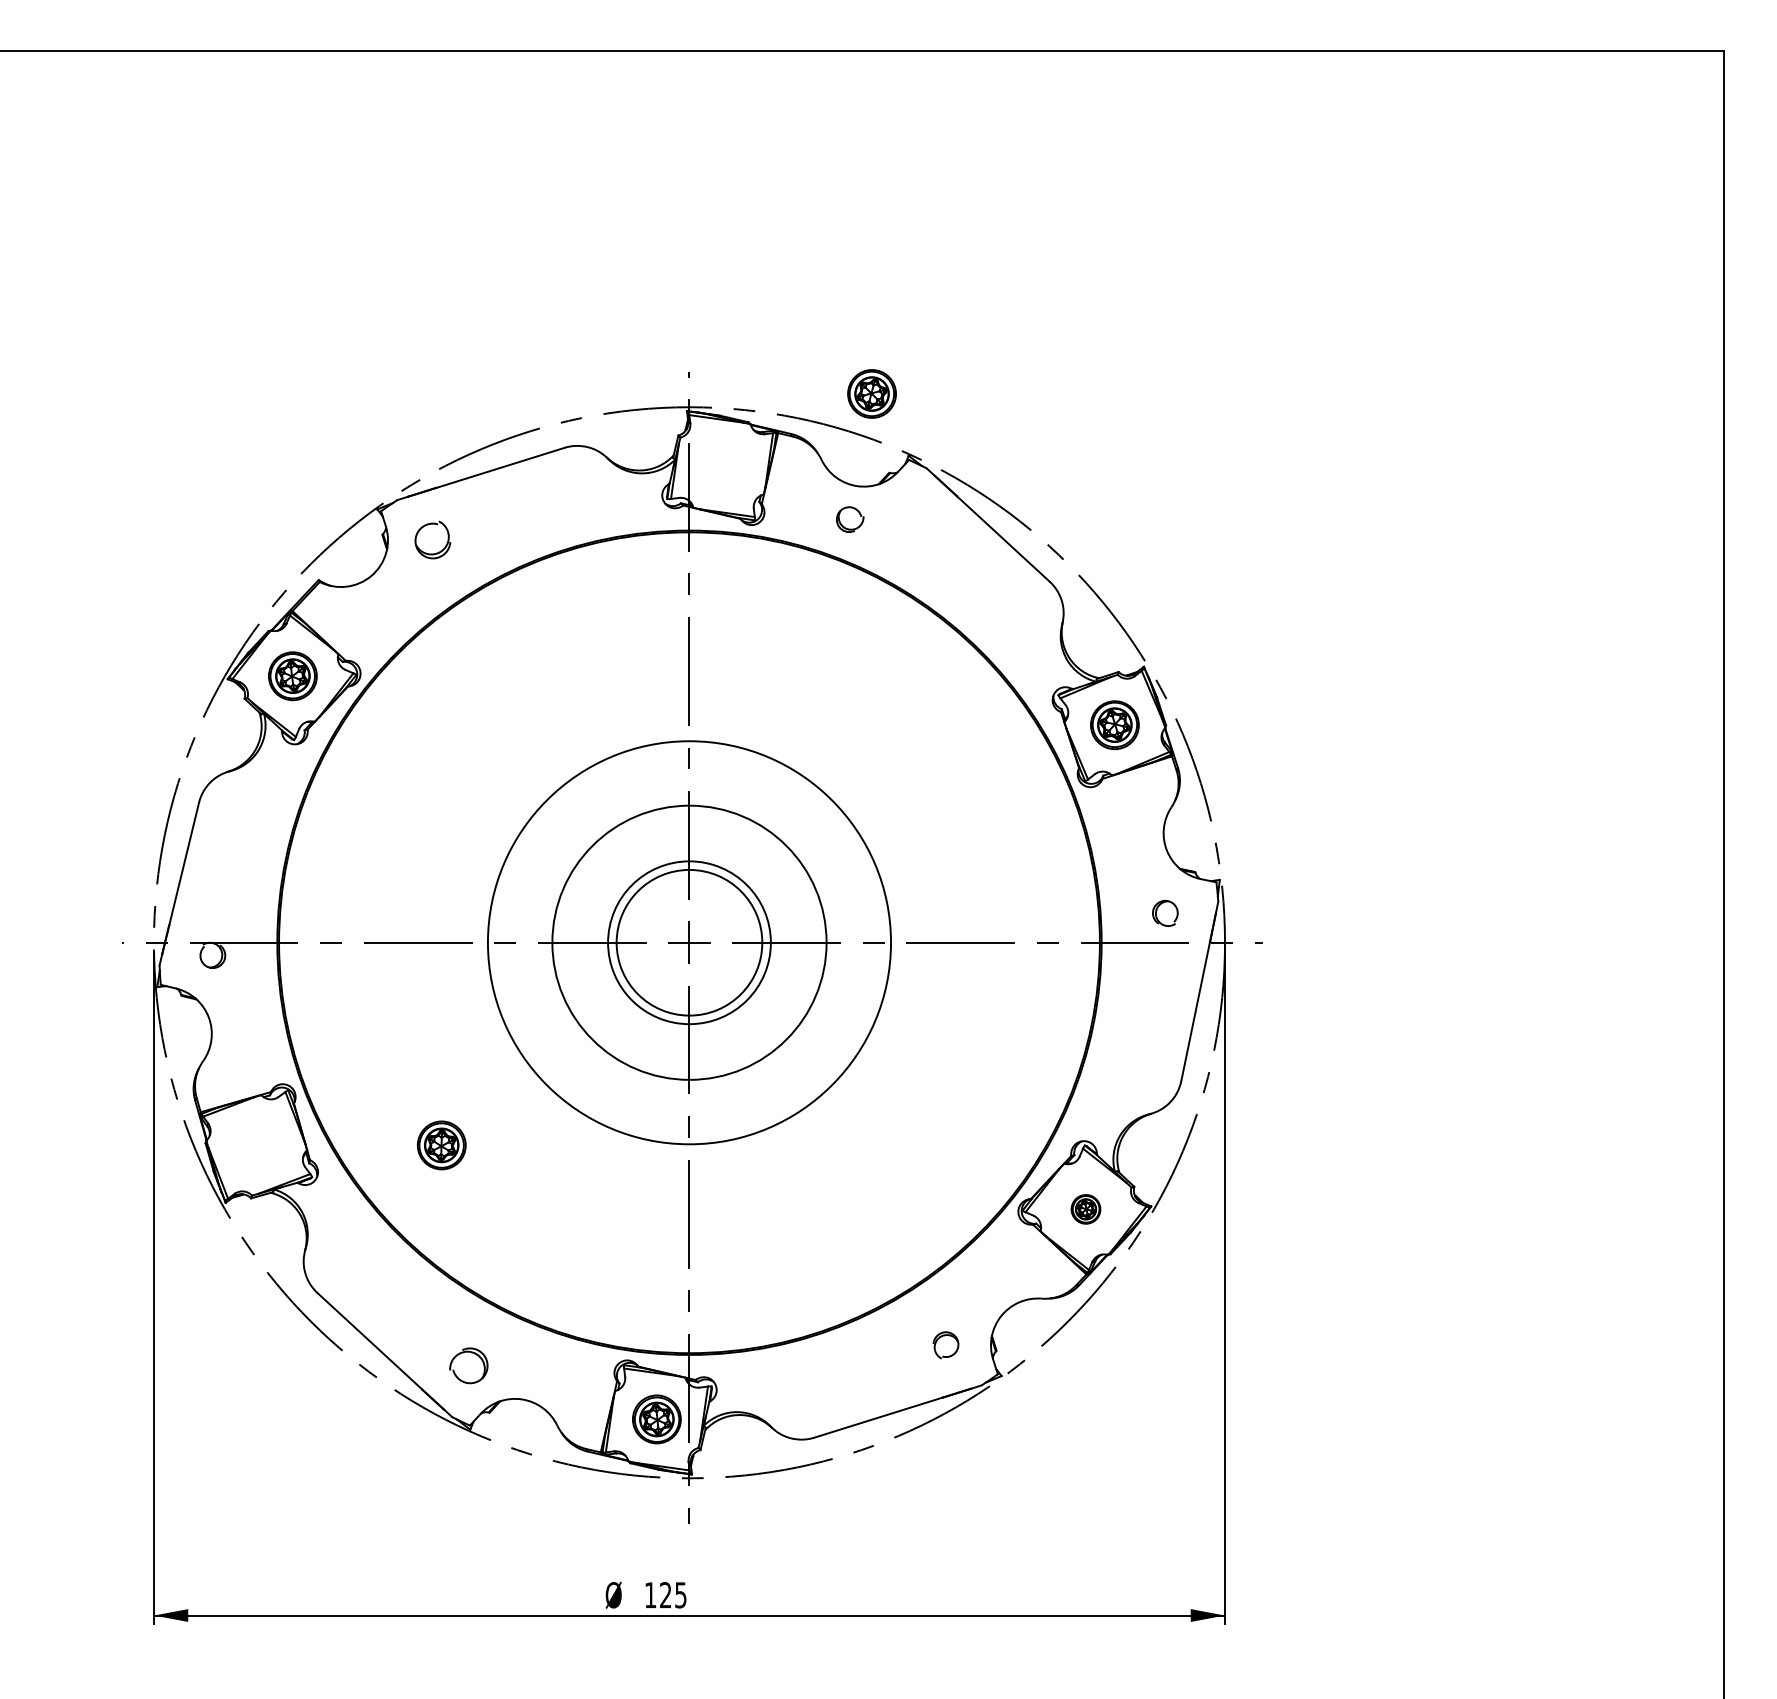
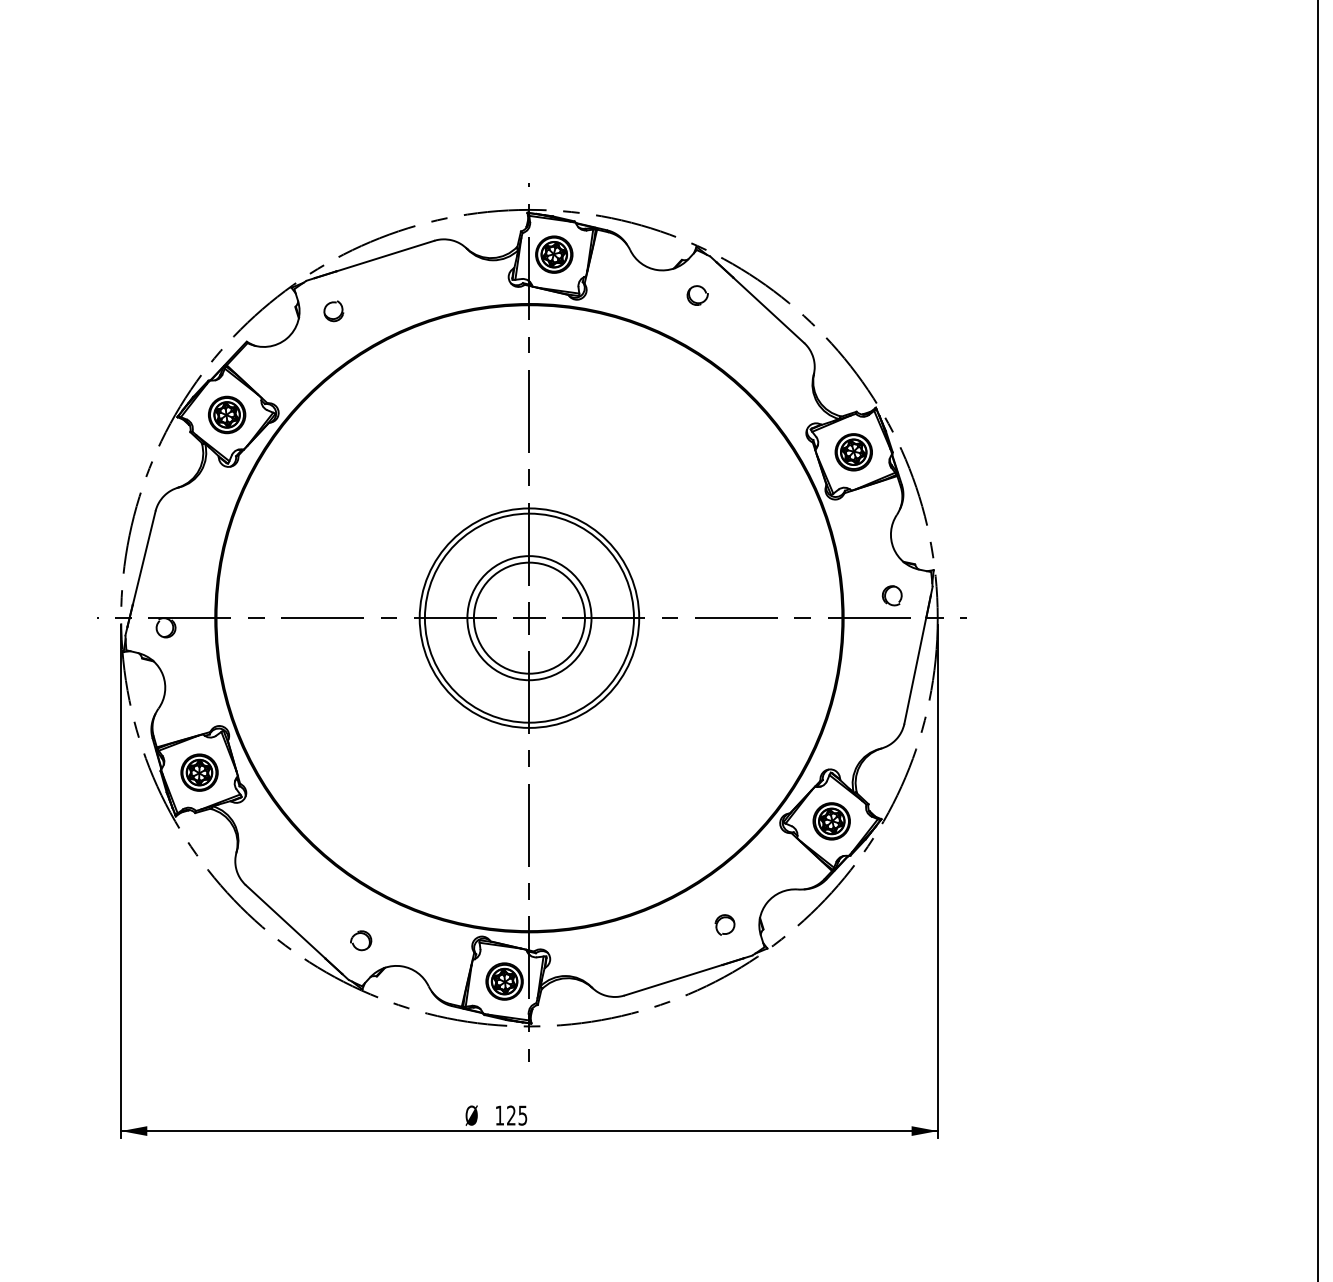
part: (871, 393) -> (553, 254), moved
part: (850, 519) -> (697, 295), moved
part: (432, 540) -> (333, 311), size x0.71
circle: (689, 942) -> (529, 617), size x0.71
part: (441, 1145) -> (199, 772), moved
part: (1085, 1209) -> (831, 821), size x1.67
part: (468, 1365) -> (360, 940), size x0.71

